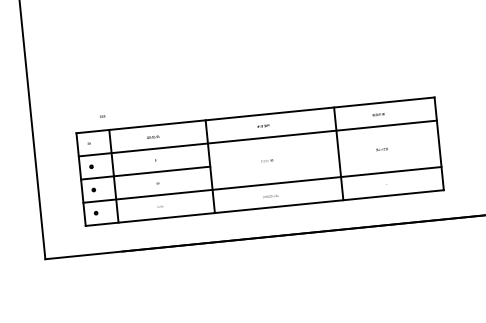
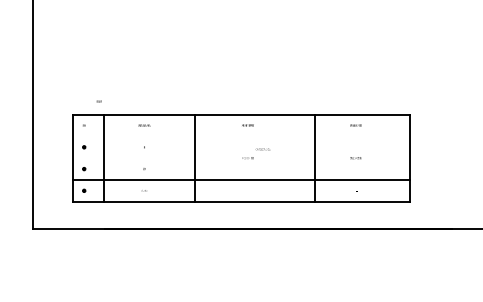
line: (257, 138) -> (241, 136), removed
line: (145, 173) -> (133, 158), removed
text: (270, 196) -> (262, 149), moved

